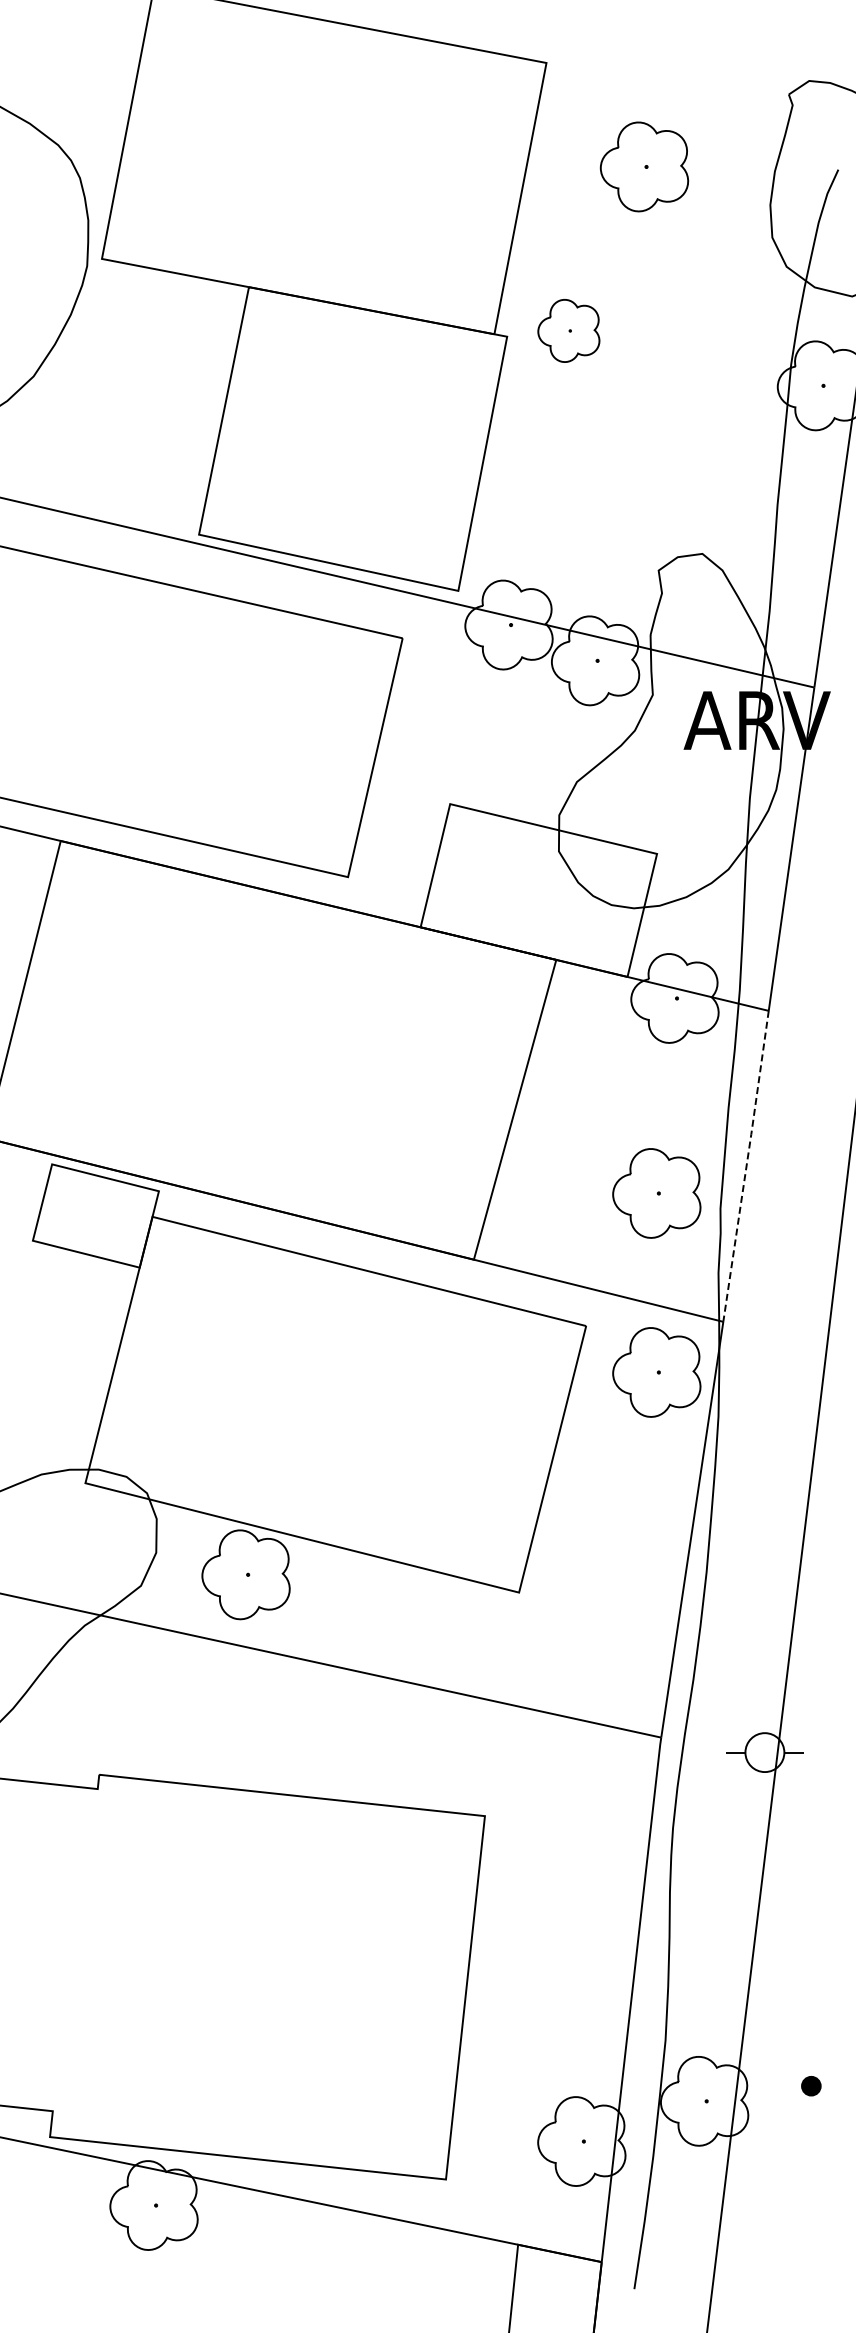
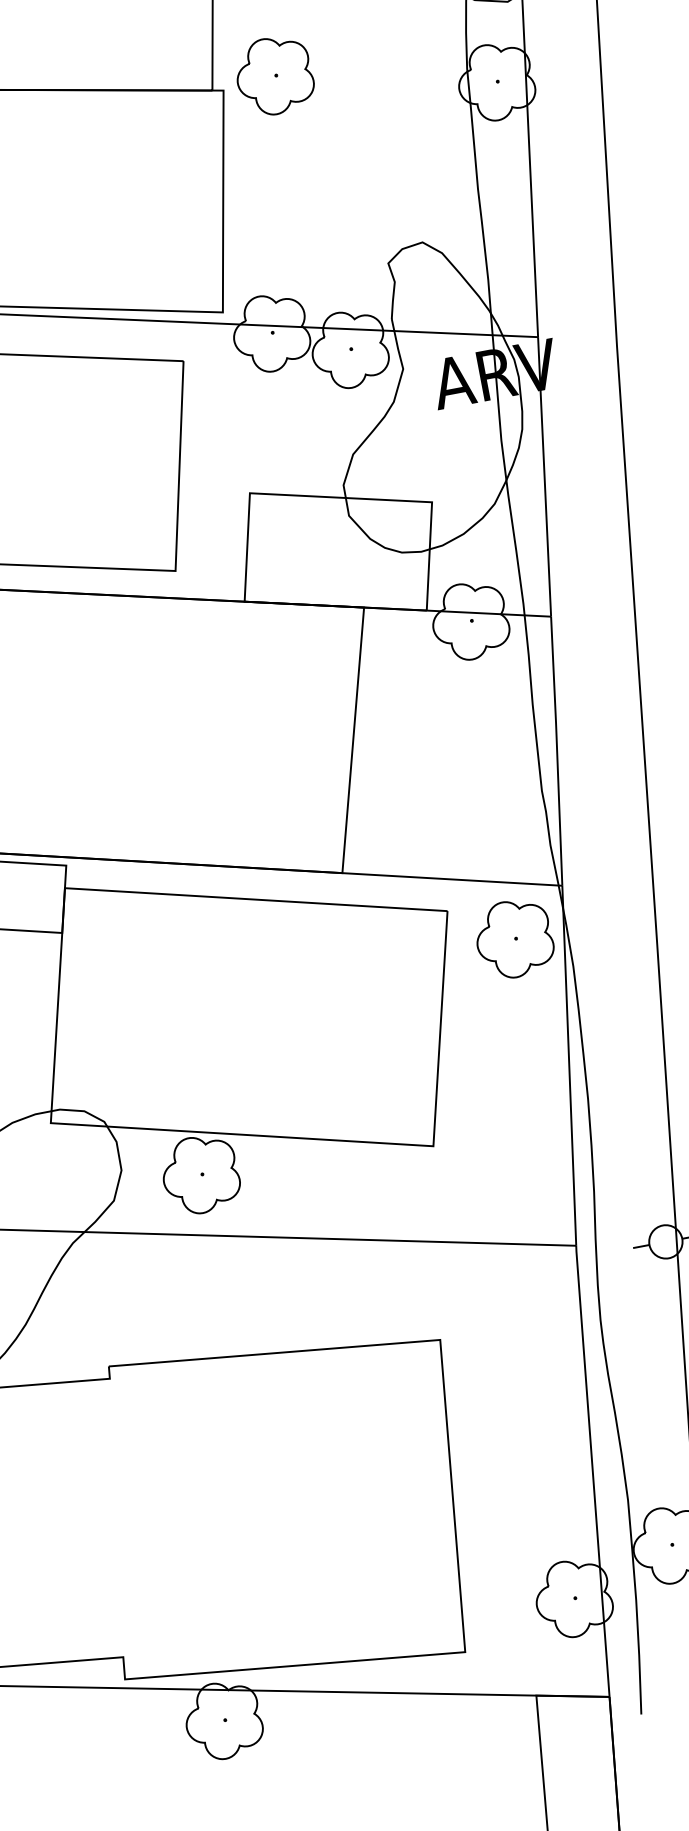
part: (568, 330) -> (274, 75), size x1.43
line: (746, 1165) -> (556, 750), dashed -> solid
part: (656, 1193) -> (485, 788), removed

